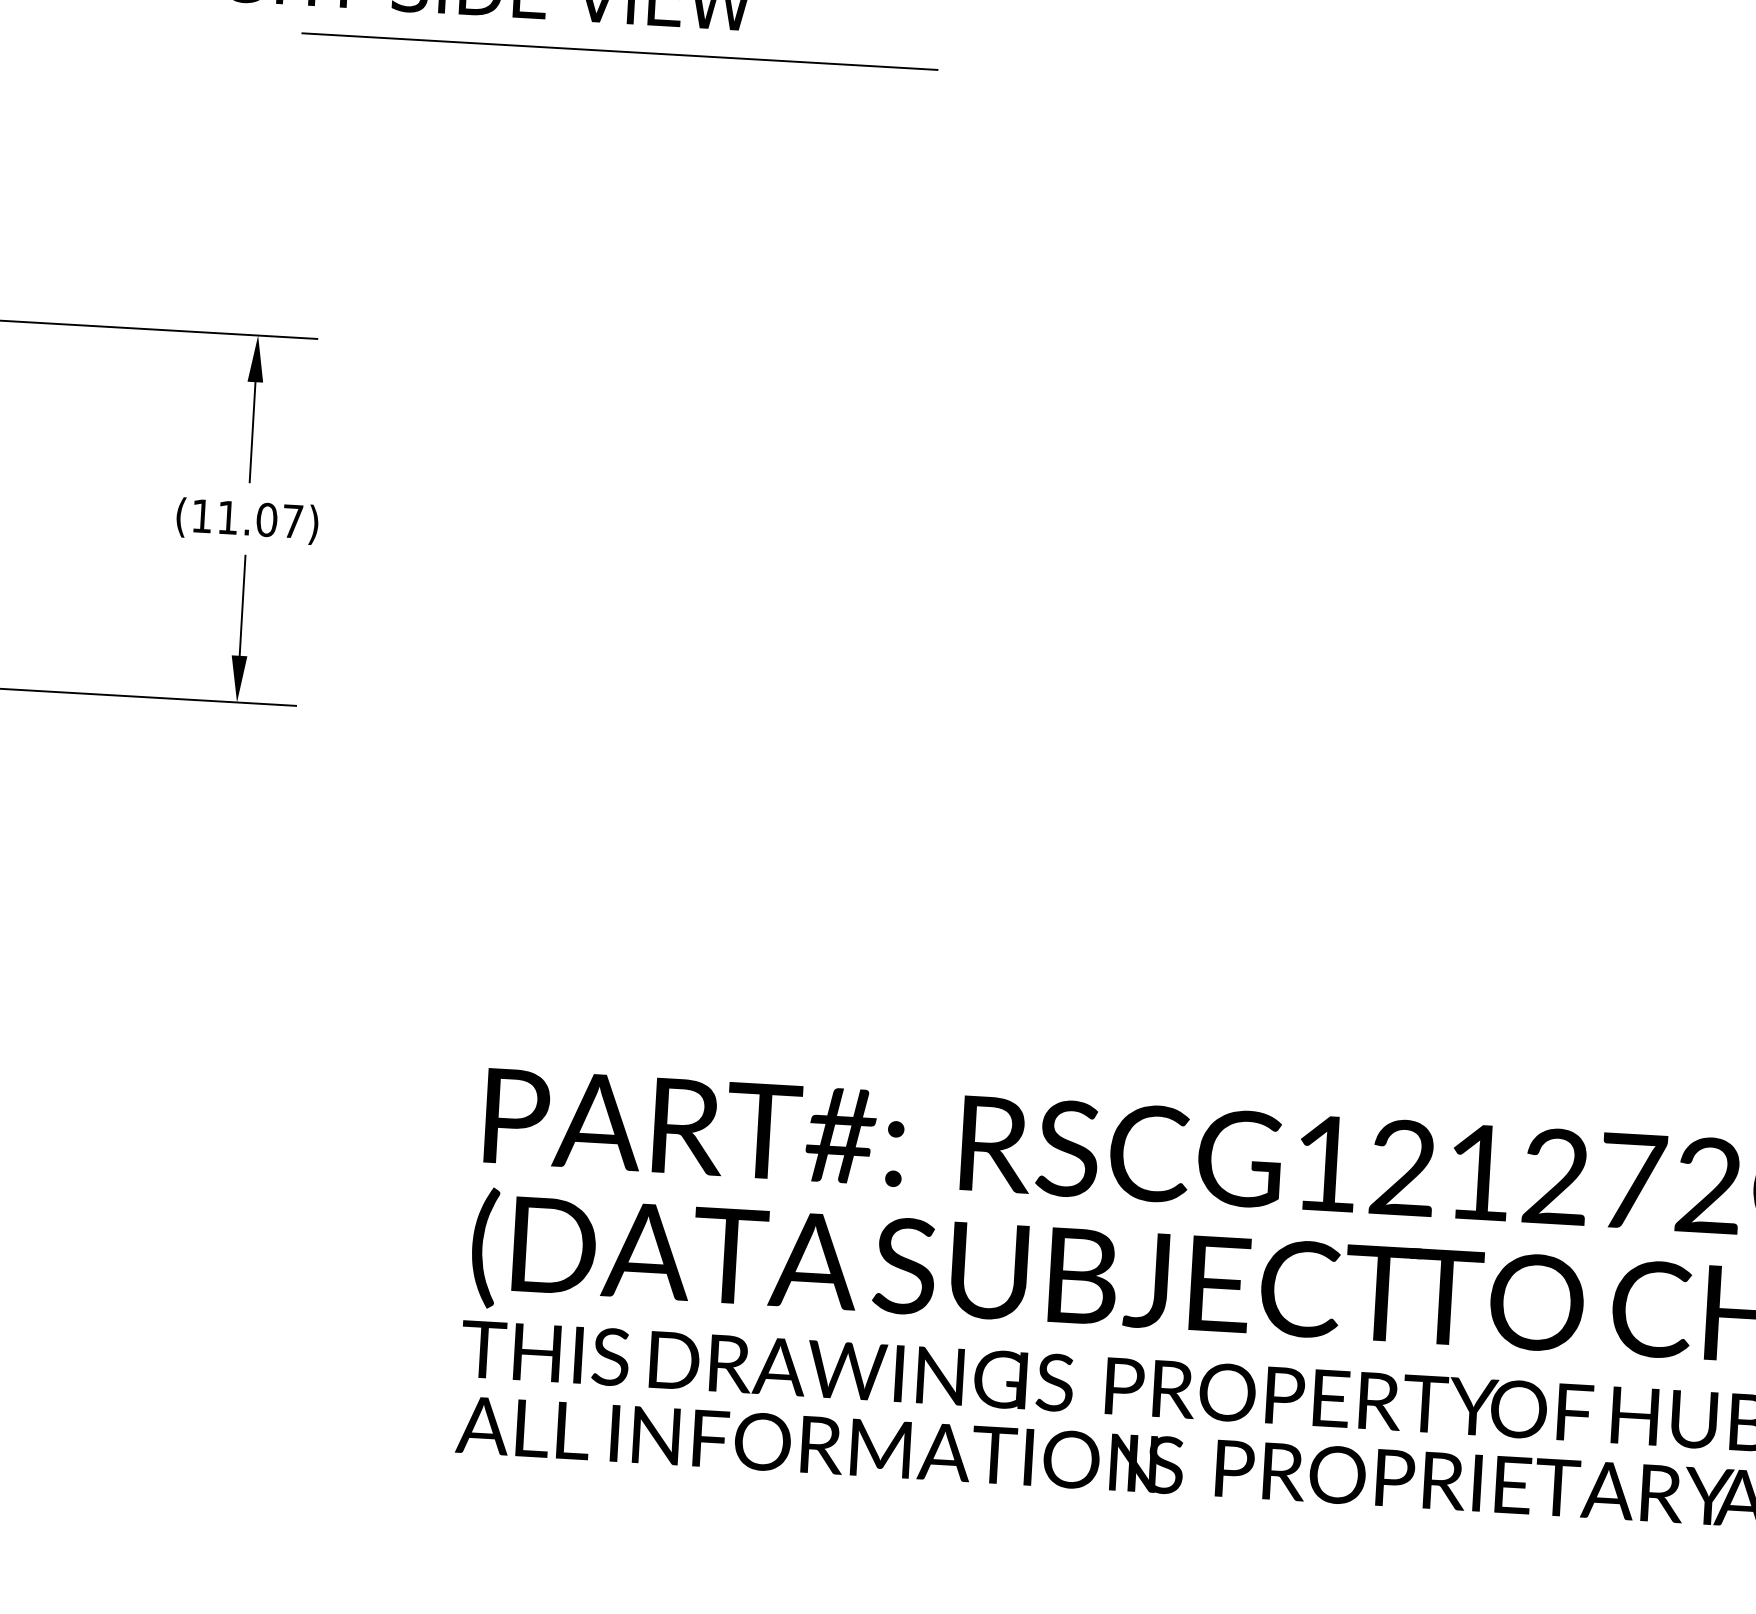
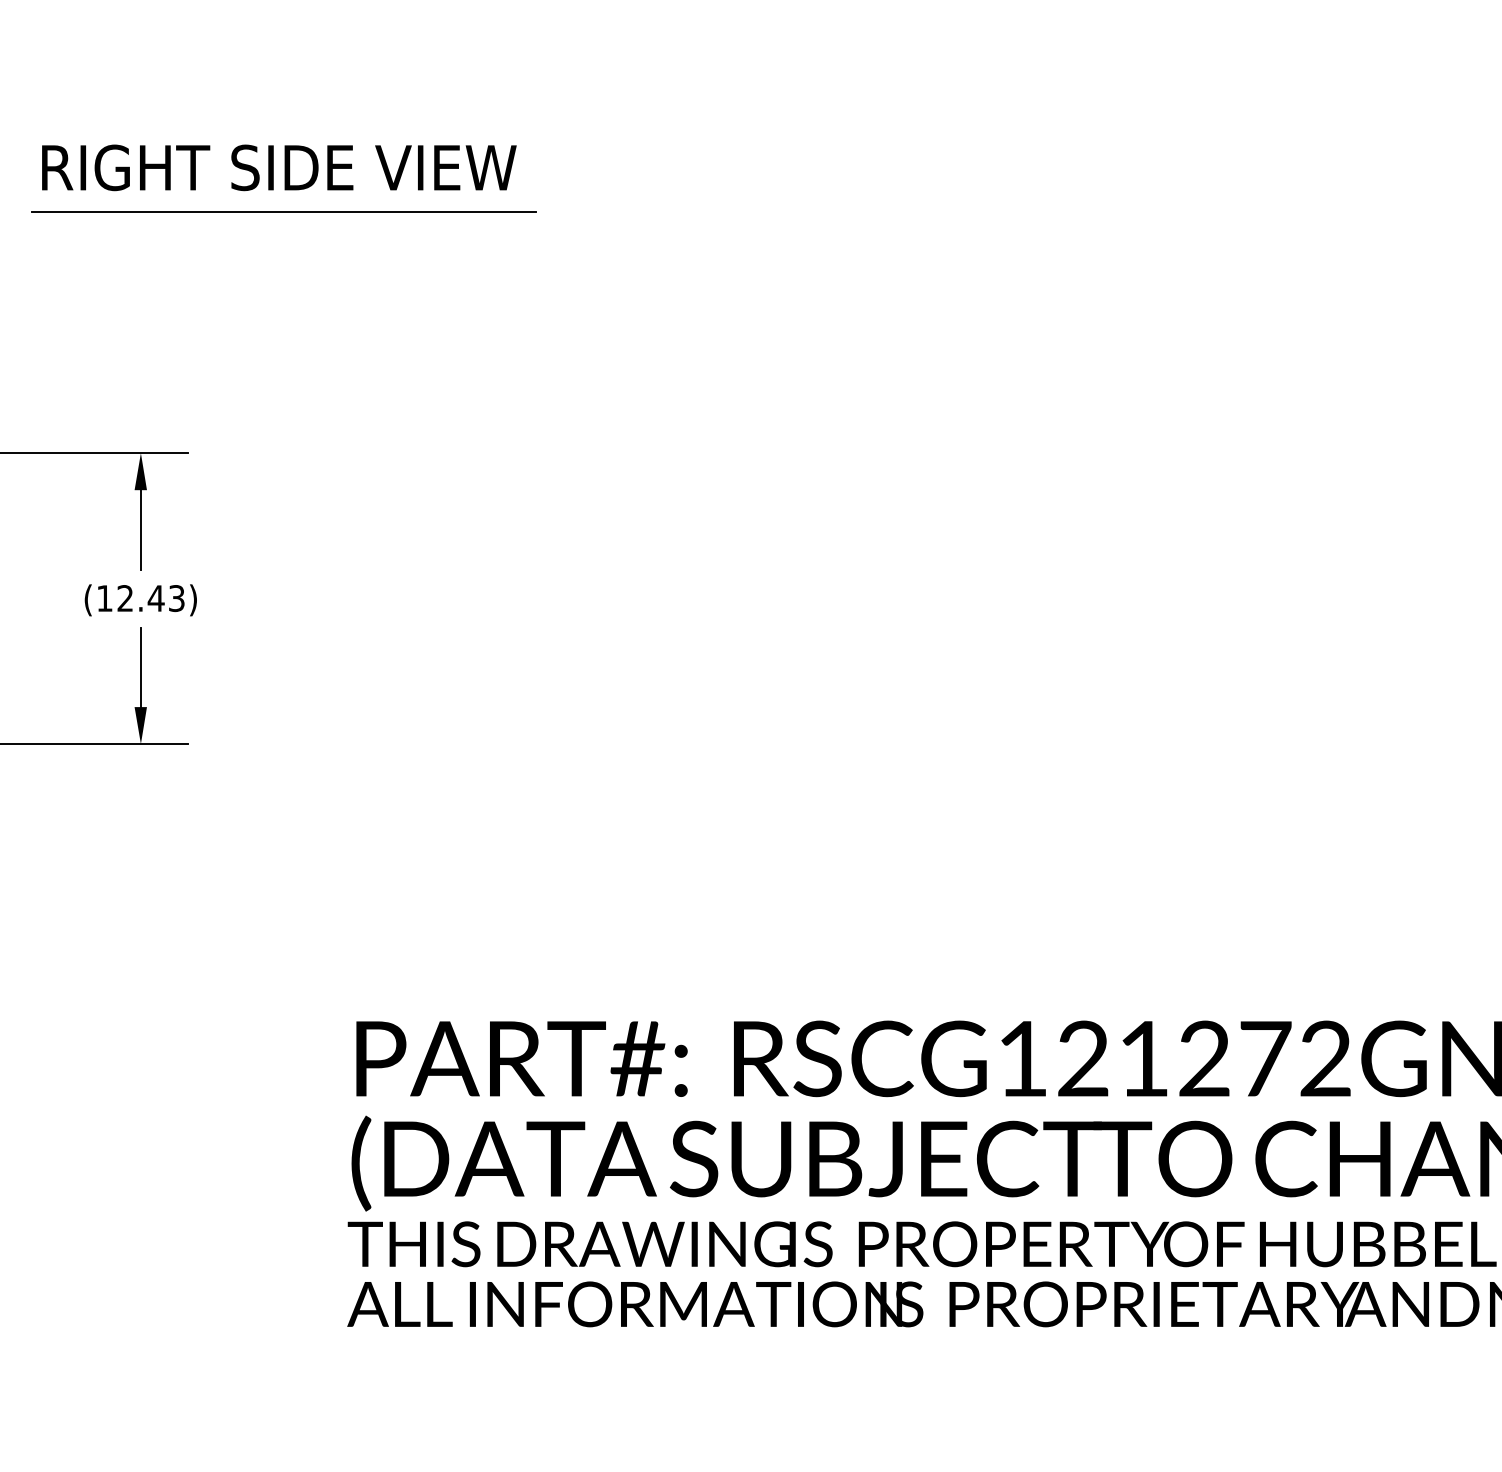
line: (619, 50) -> (283, 211), moved
text: (259, 519) -> (150, 598), (11.07) -> (12.43)

